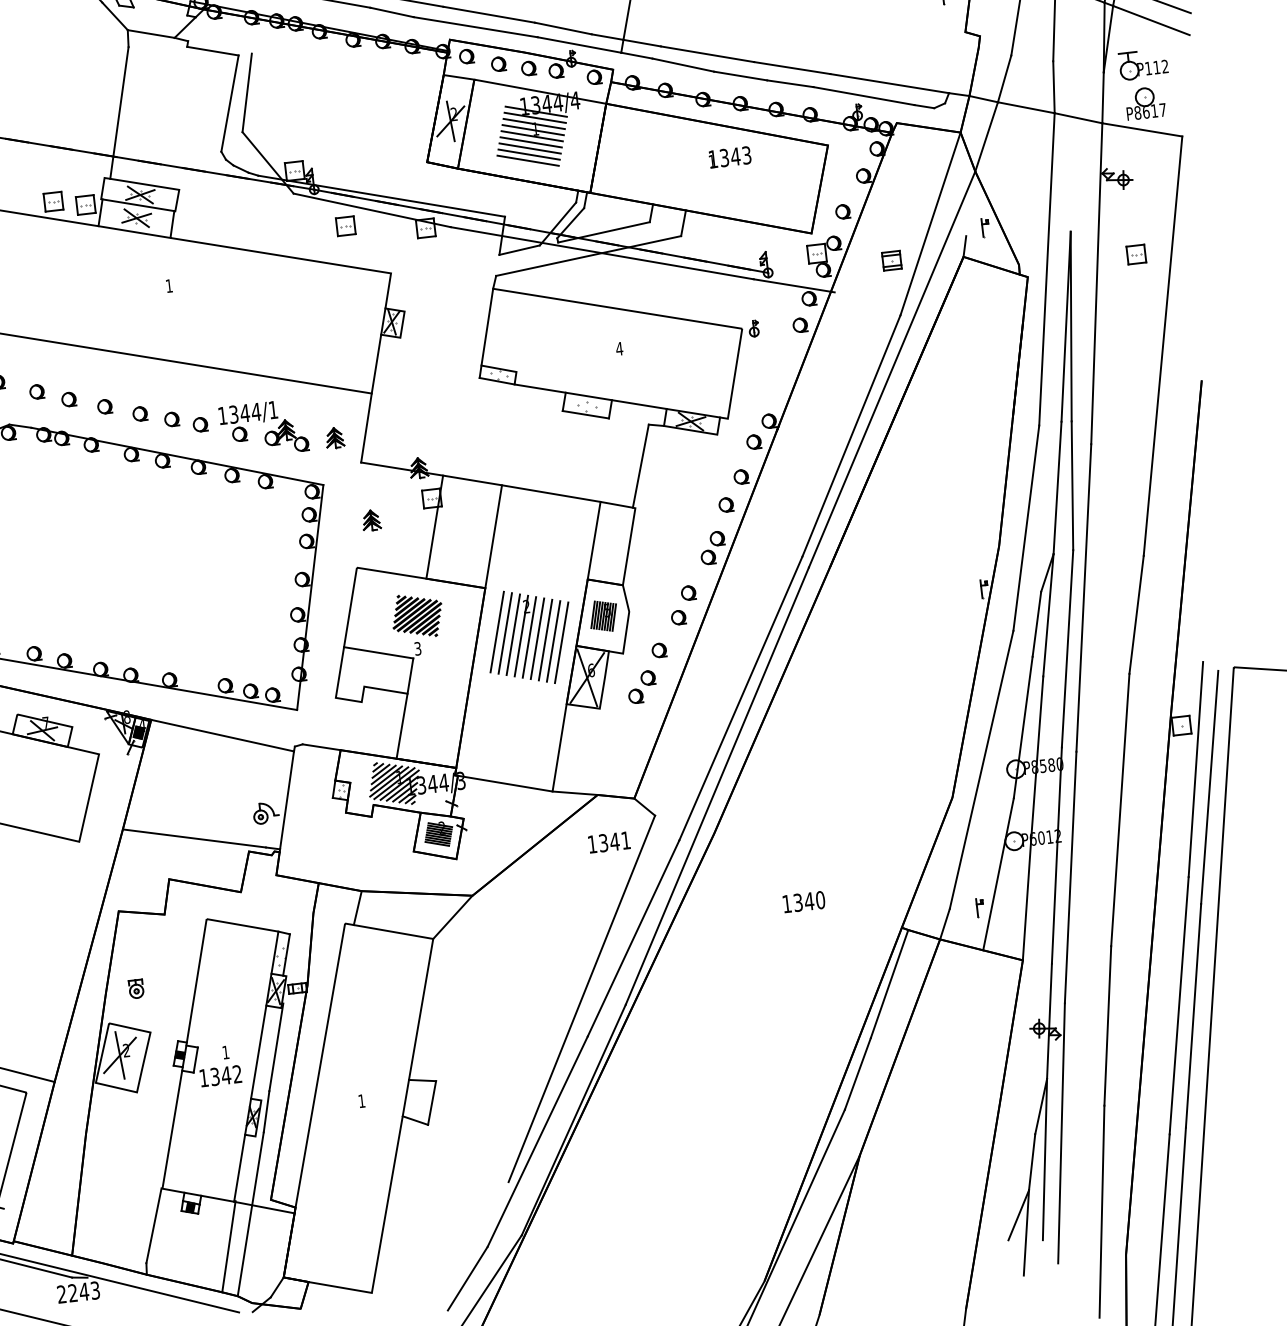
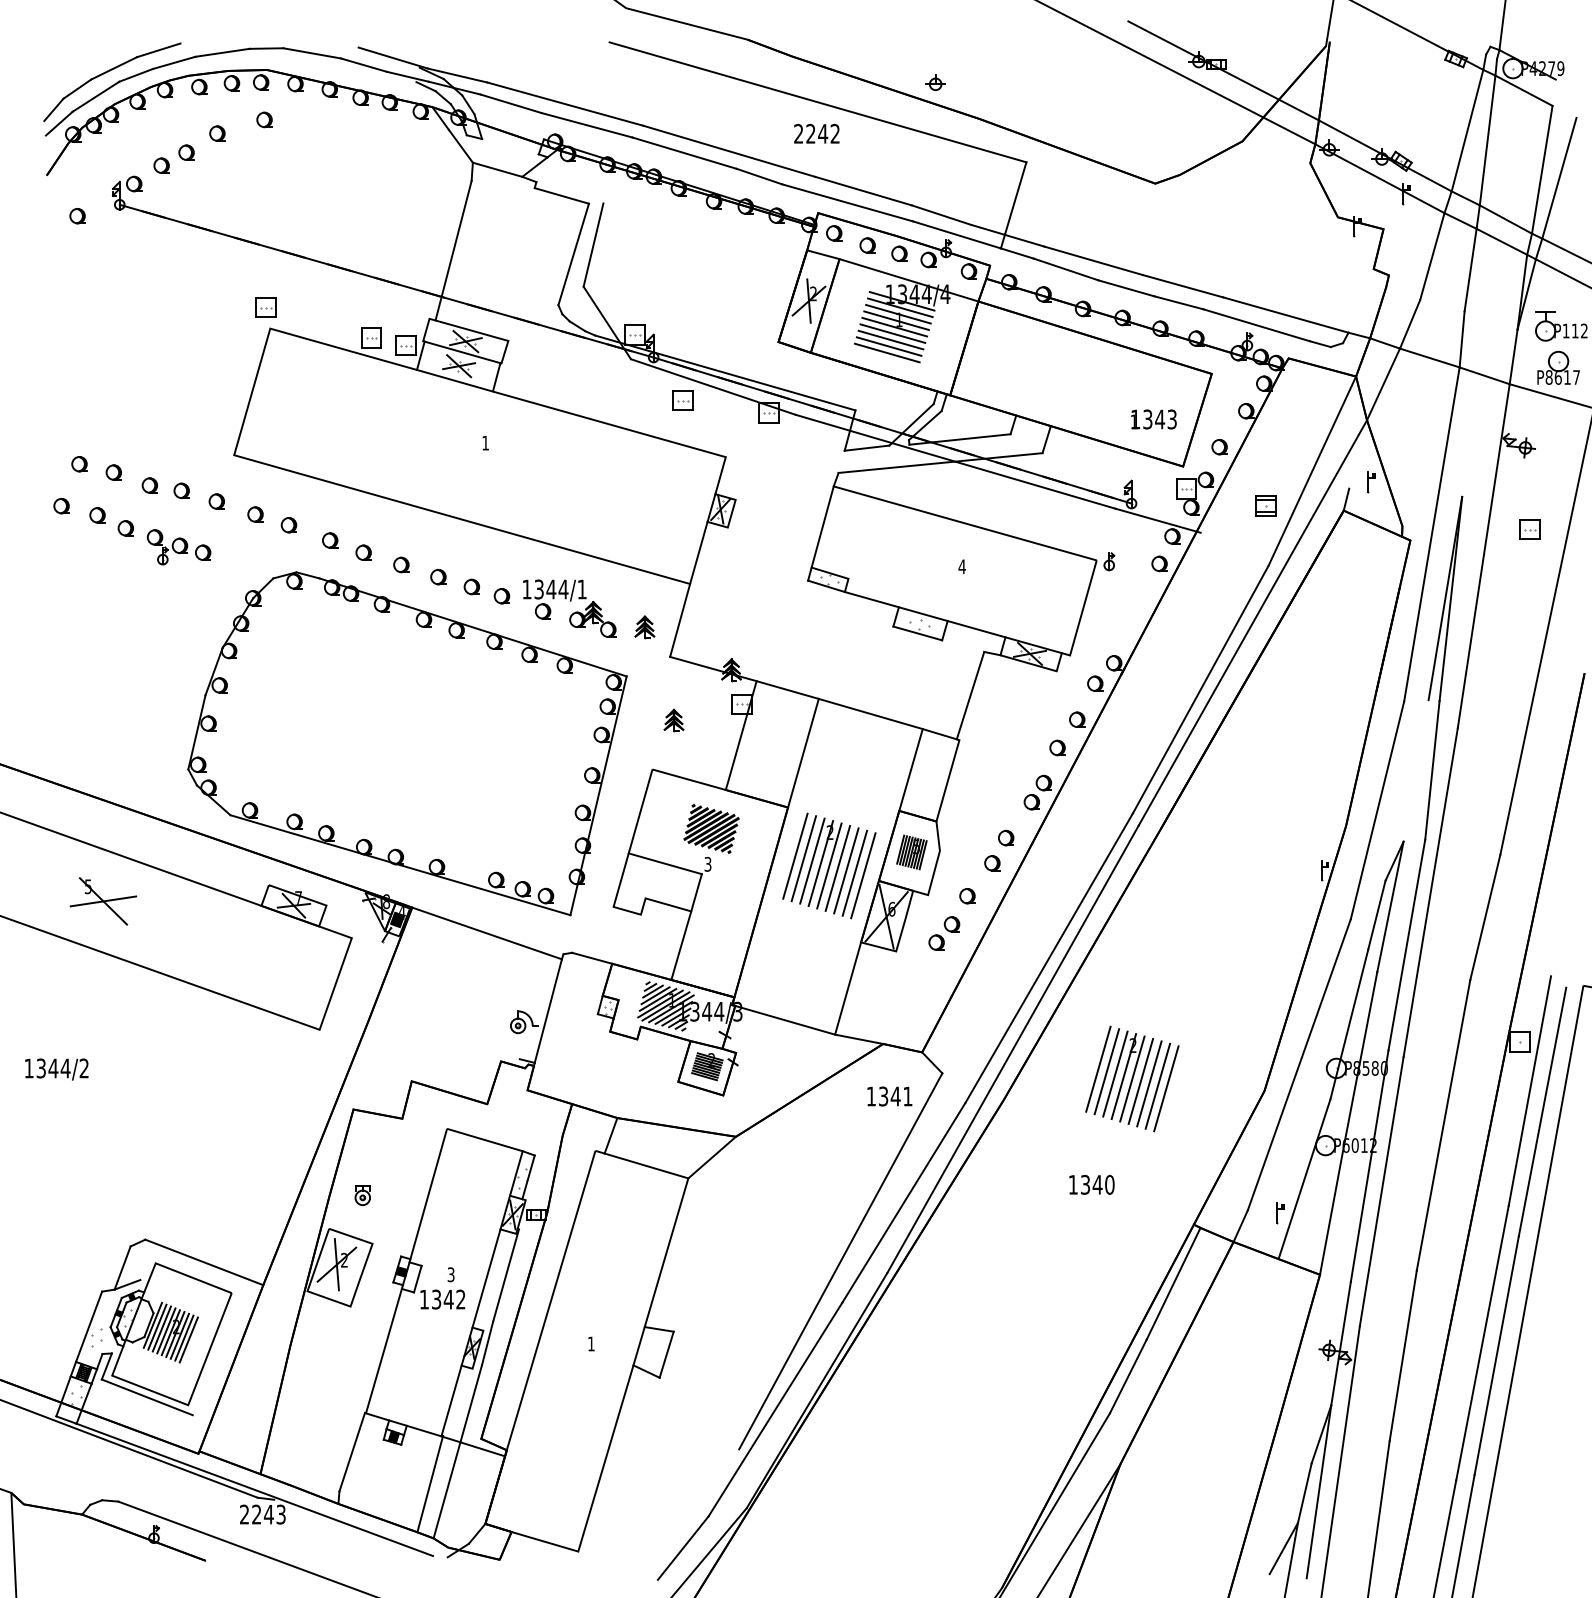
text: (729, 157) -> (1153, 419), moved
line: (1056, 487) -> (1415, 770), removed
part: (830, 800) -> (1132, 1078), added
line: (194, 838) -> (443, 1040), removed
text: (225, 1052) -> (450, 1274), 1 -> 3

